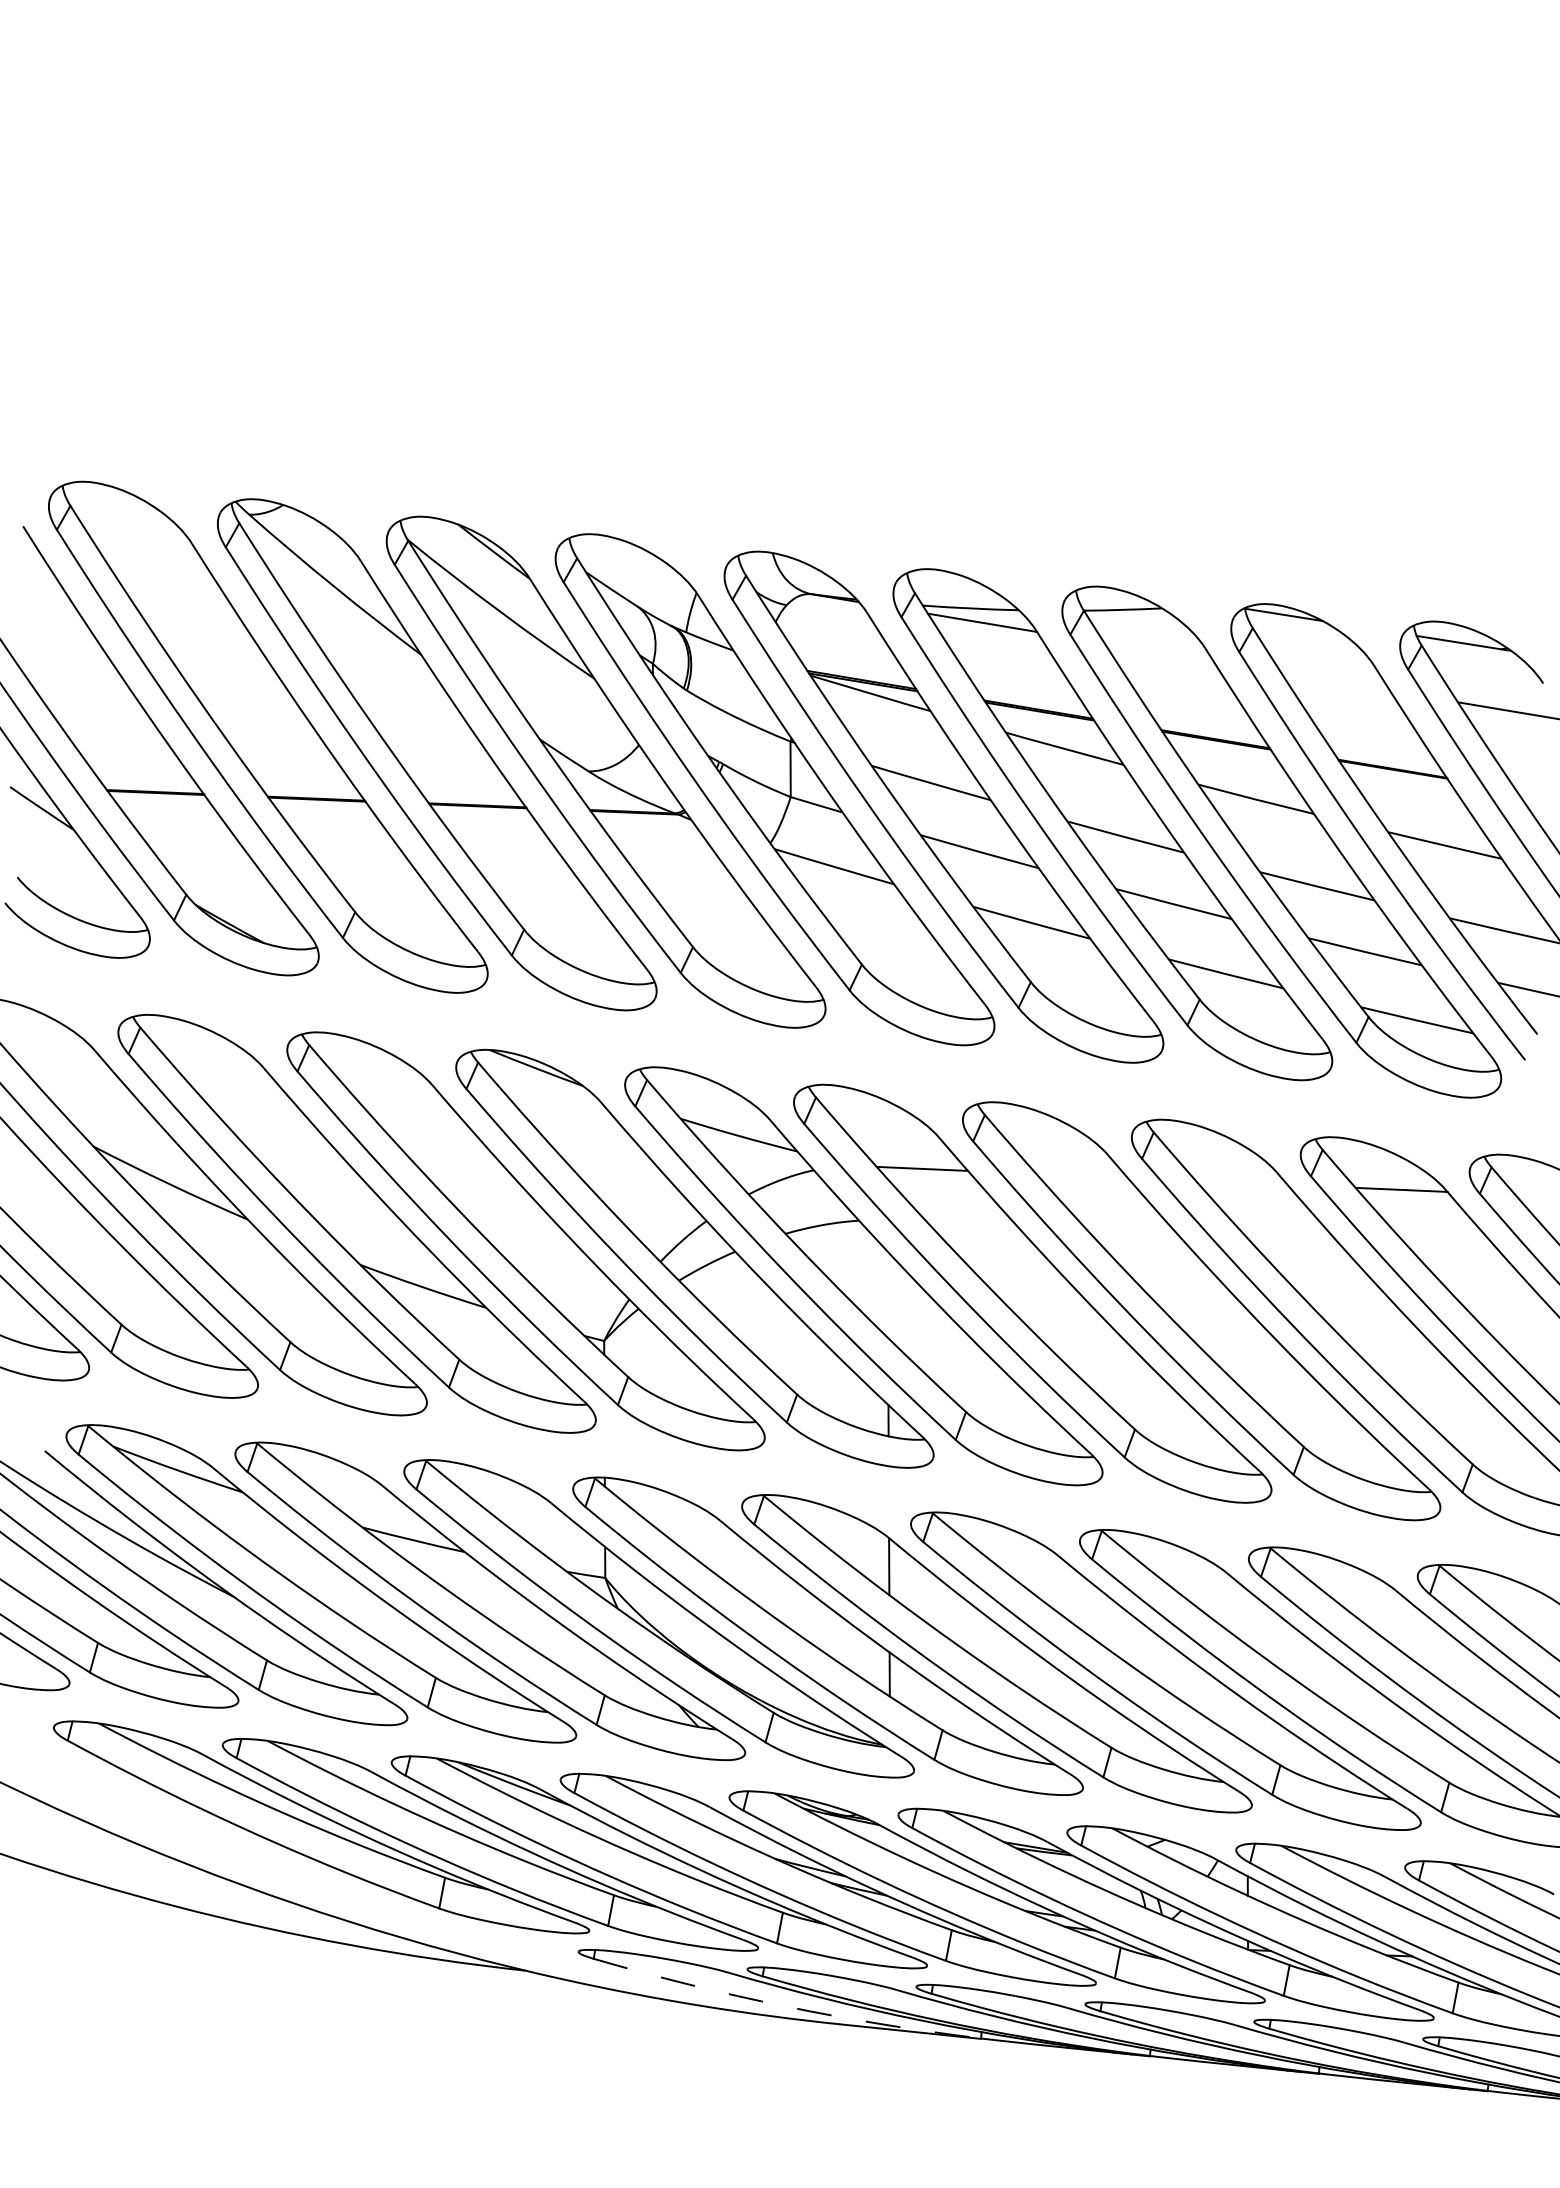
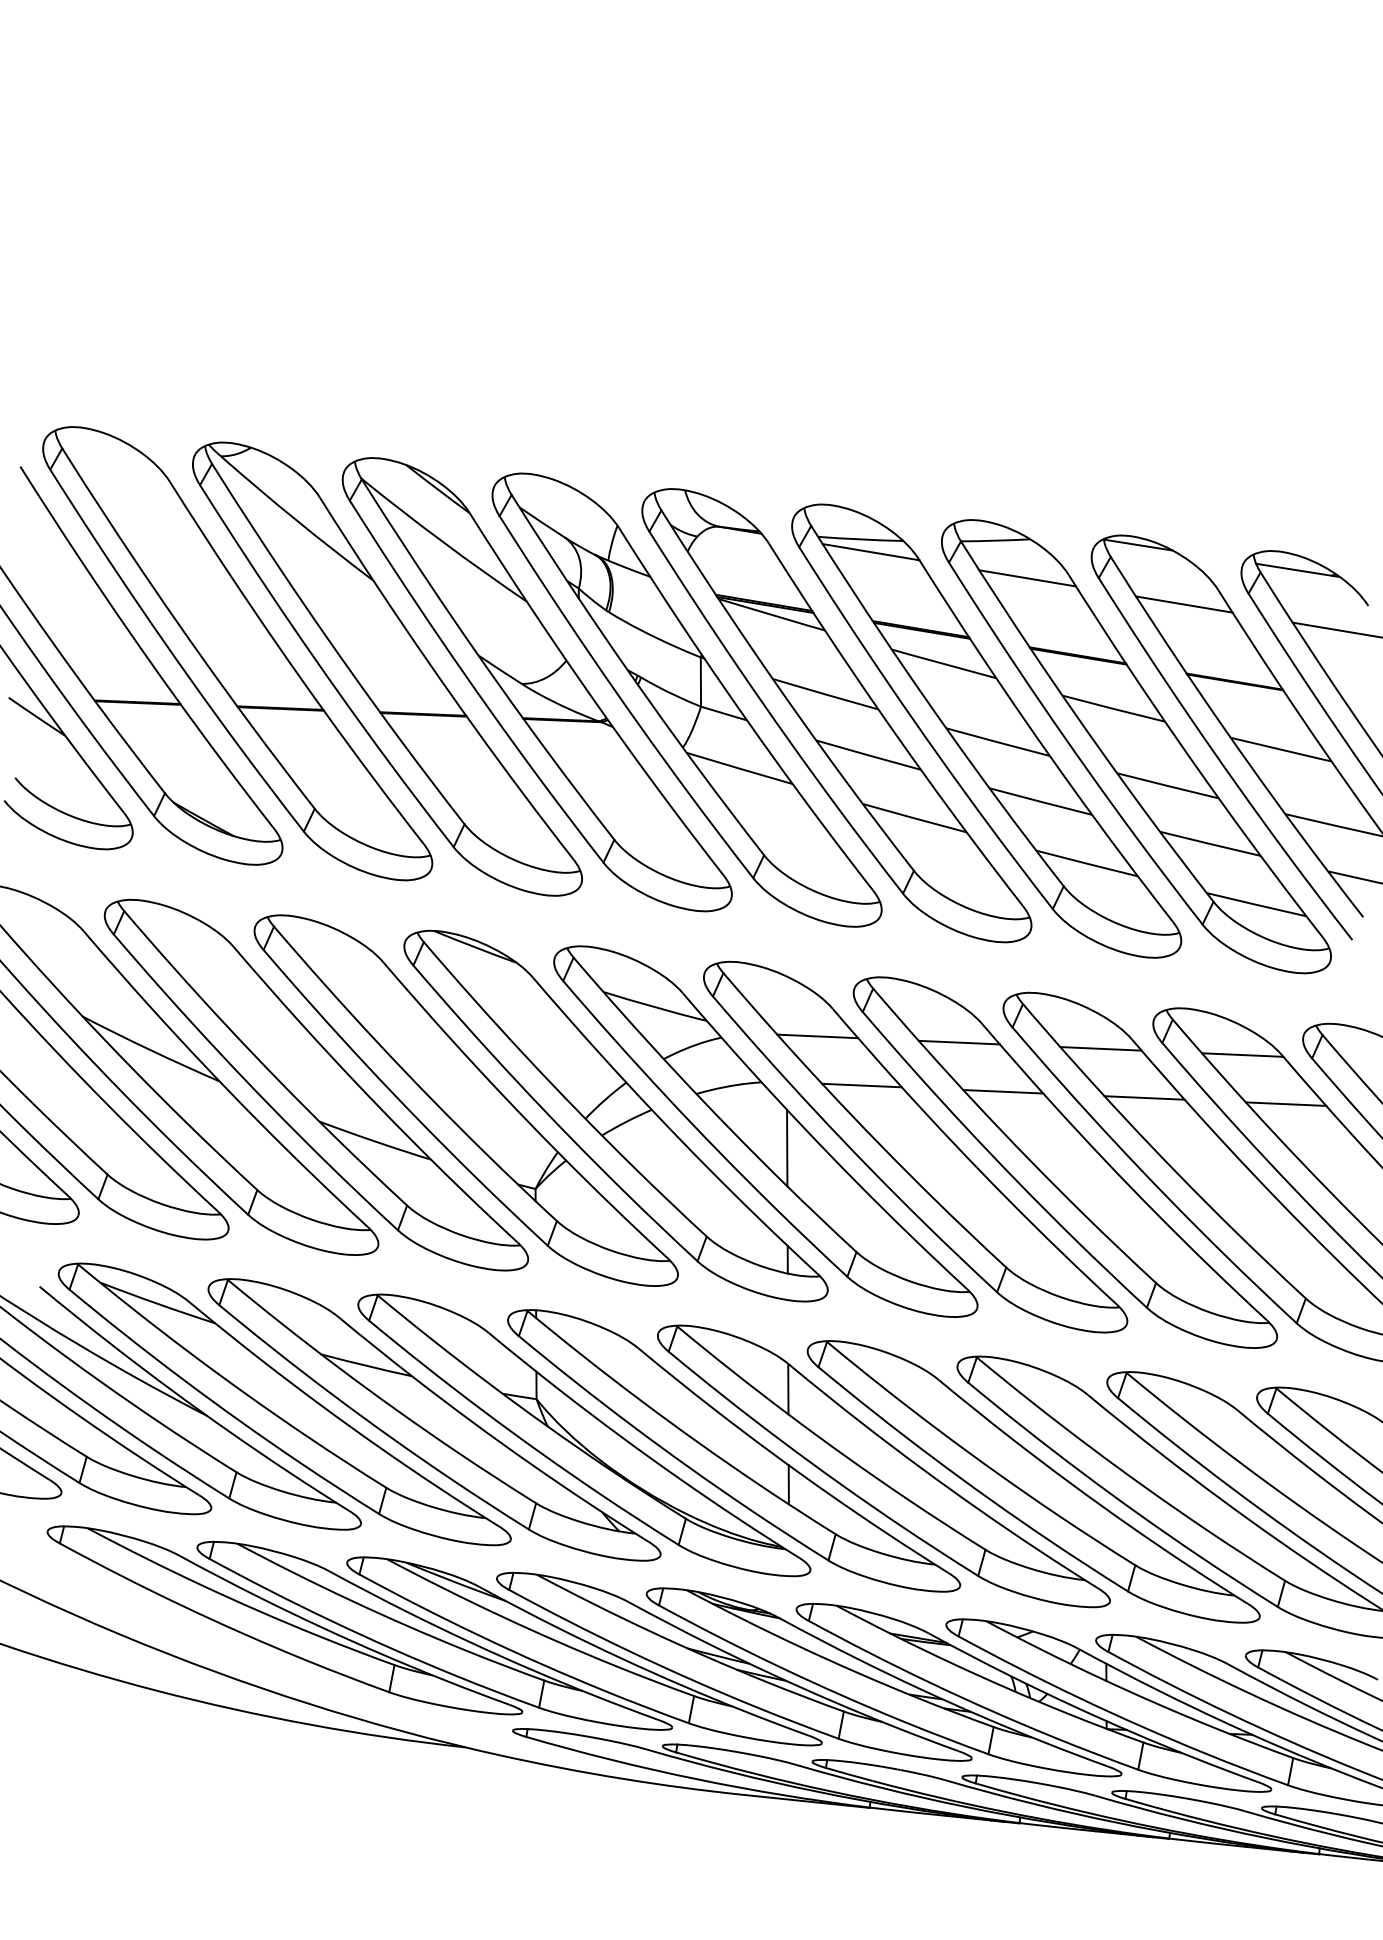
line: (1158, 652) -> (1027, 578), added
line: (1335, 681) -> (1184, 604), added
line: (1081, 1175) -> (958, 1042), added
line: (1241, 1182) -> (1100, 1048), added
line: (972, 1224) -> (862, 1085), added
line: (1131, 1231) -> (1003, 1091), added
line: (1290, 1238) -> (1144, 1098), added
line: (1450, 1245) -> (1286, 1104), added
line: (887, 1294) -> (786, 1147), added
arc: (785, 2006) -> (696, 1779), dashed -> solid

